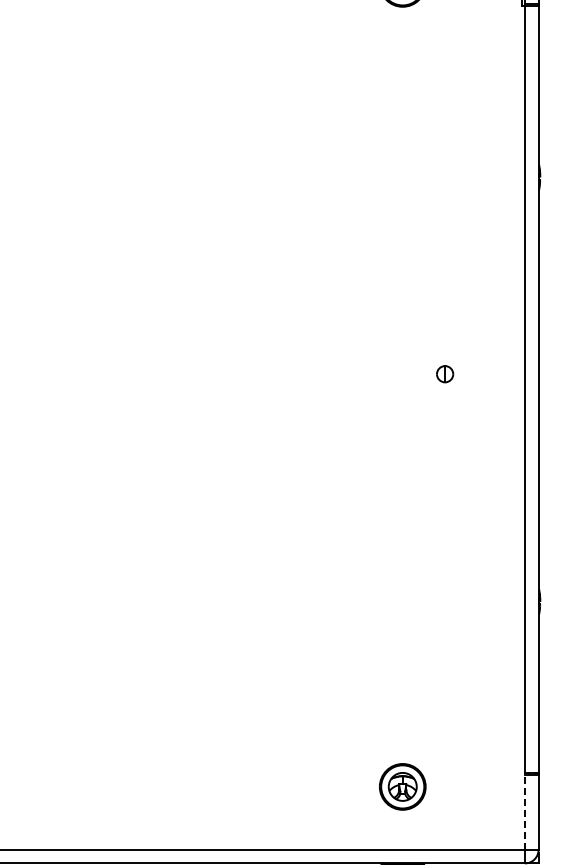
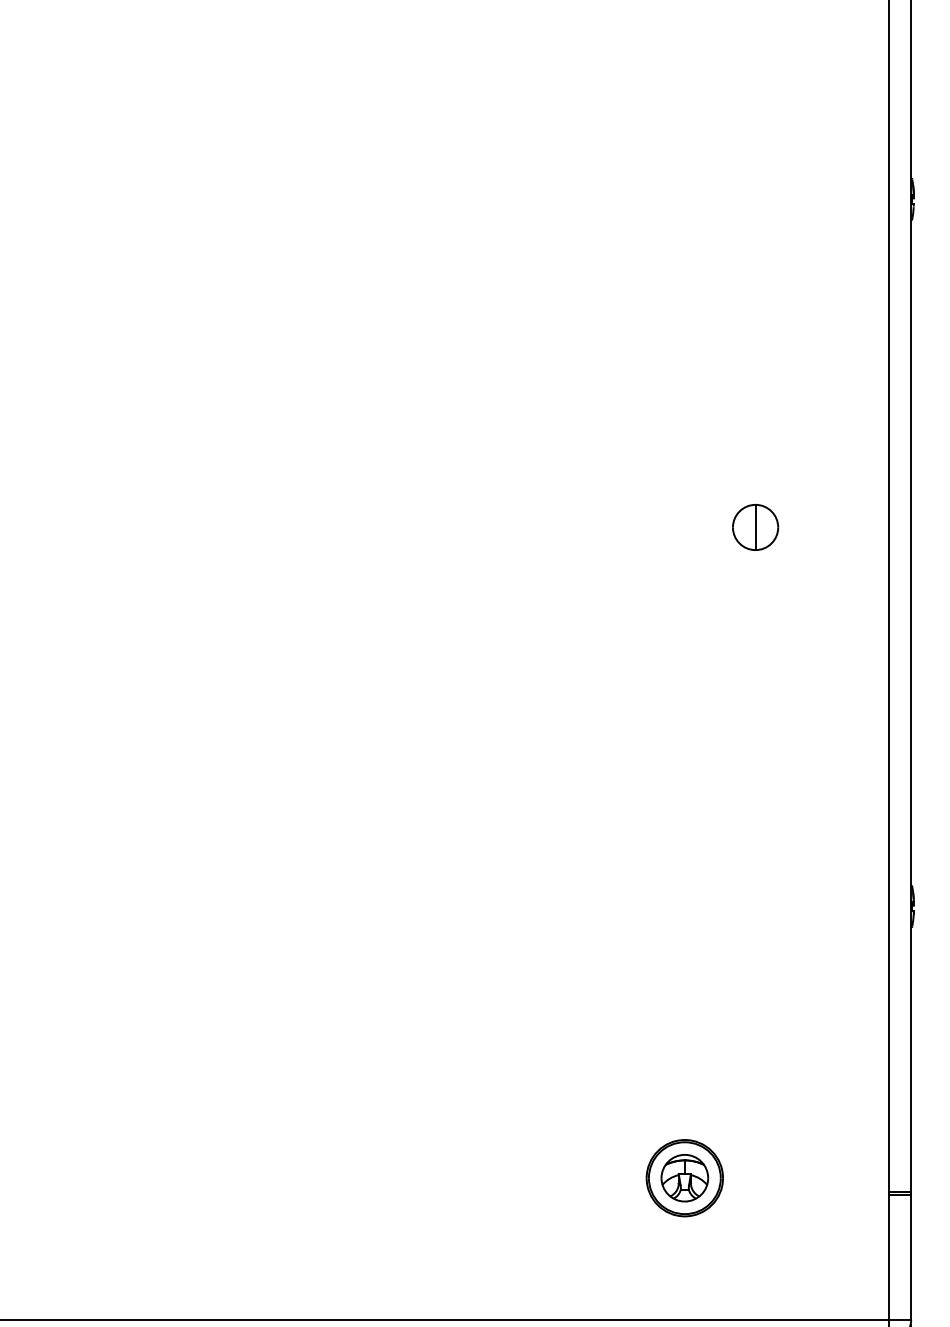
part: (444, 373) -> (754, 525), size x1.67
part: (402, 786) -> (684, 1177), moved
line: (525, 811) -> (889, 1255), dashed -> solid

